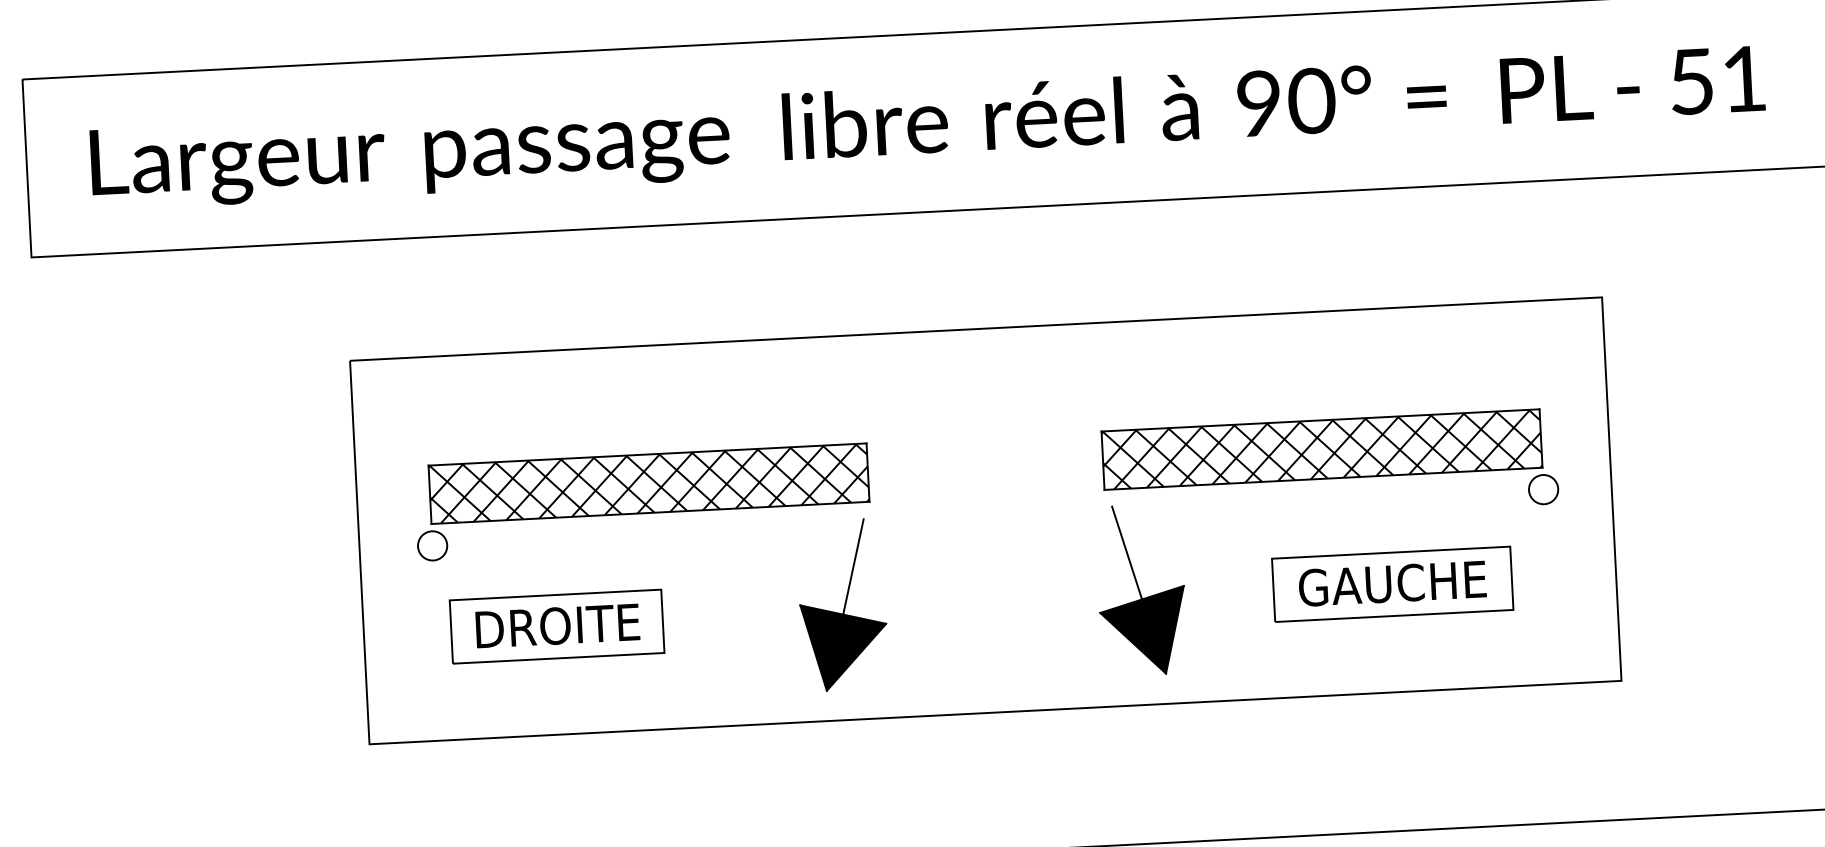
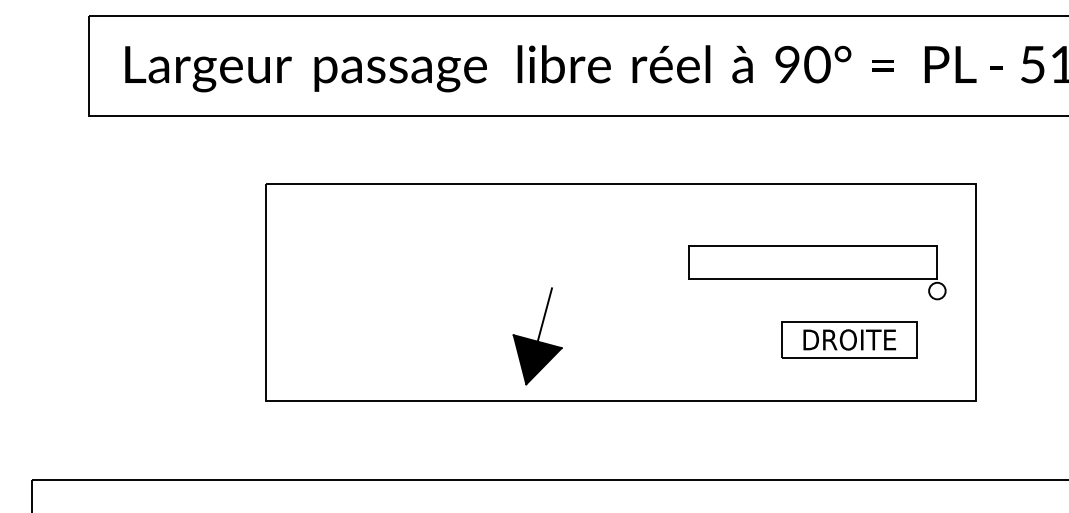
hatch: (1322, 448) -> (813, 261), removed
part: (642, 502) -> (427, 272), removed
text: (1392, 582) -> (849, 339), GAUCHE -> DROITE
part: (1142, 590) -> (707, 336), removed
part: (556, 625) -> (375, 339), removed

